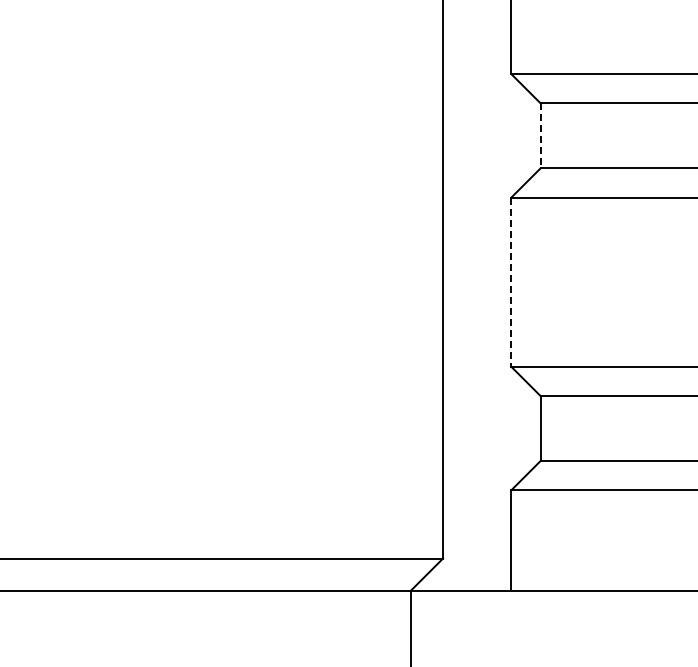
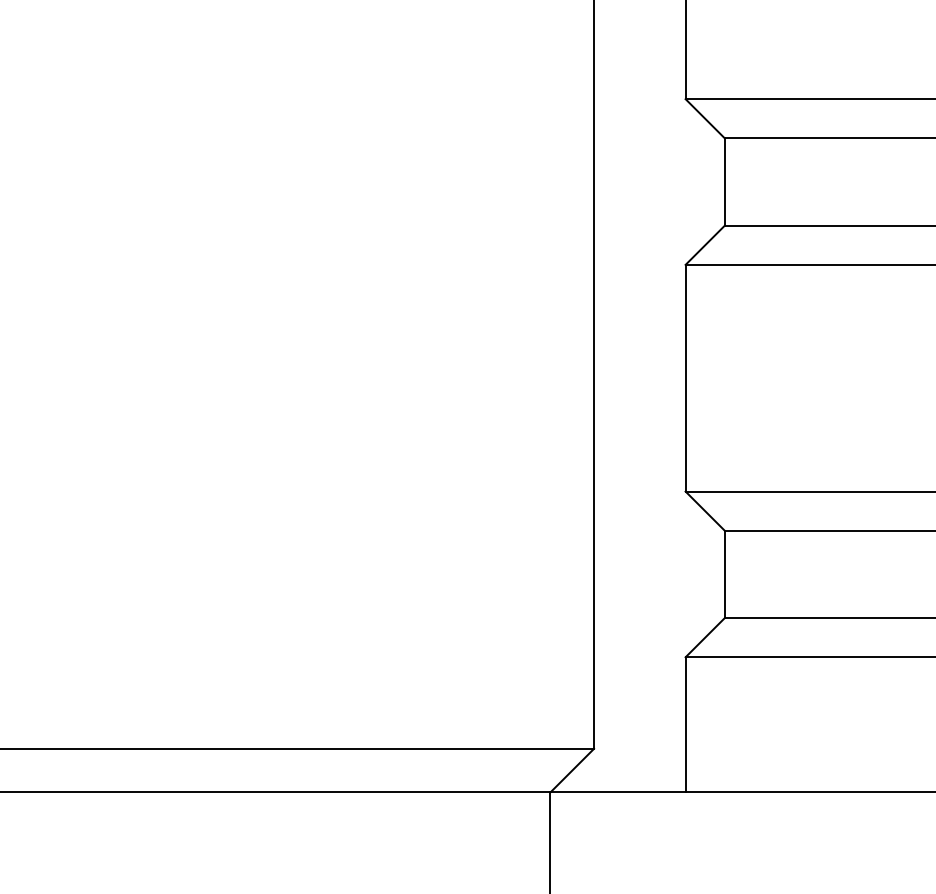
line: (540, 135) -> (724, 181), dashed -> solid
line: (511, 282) -> (685, 378), dashed -> solid

